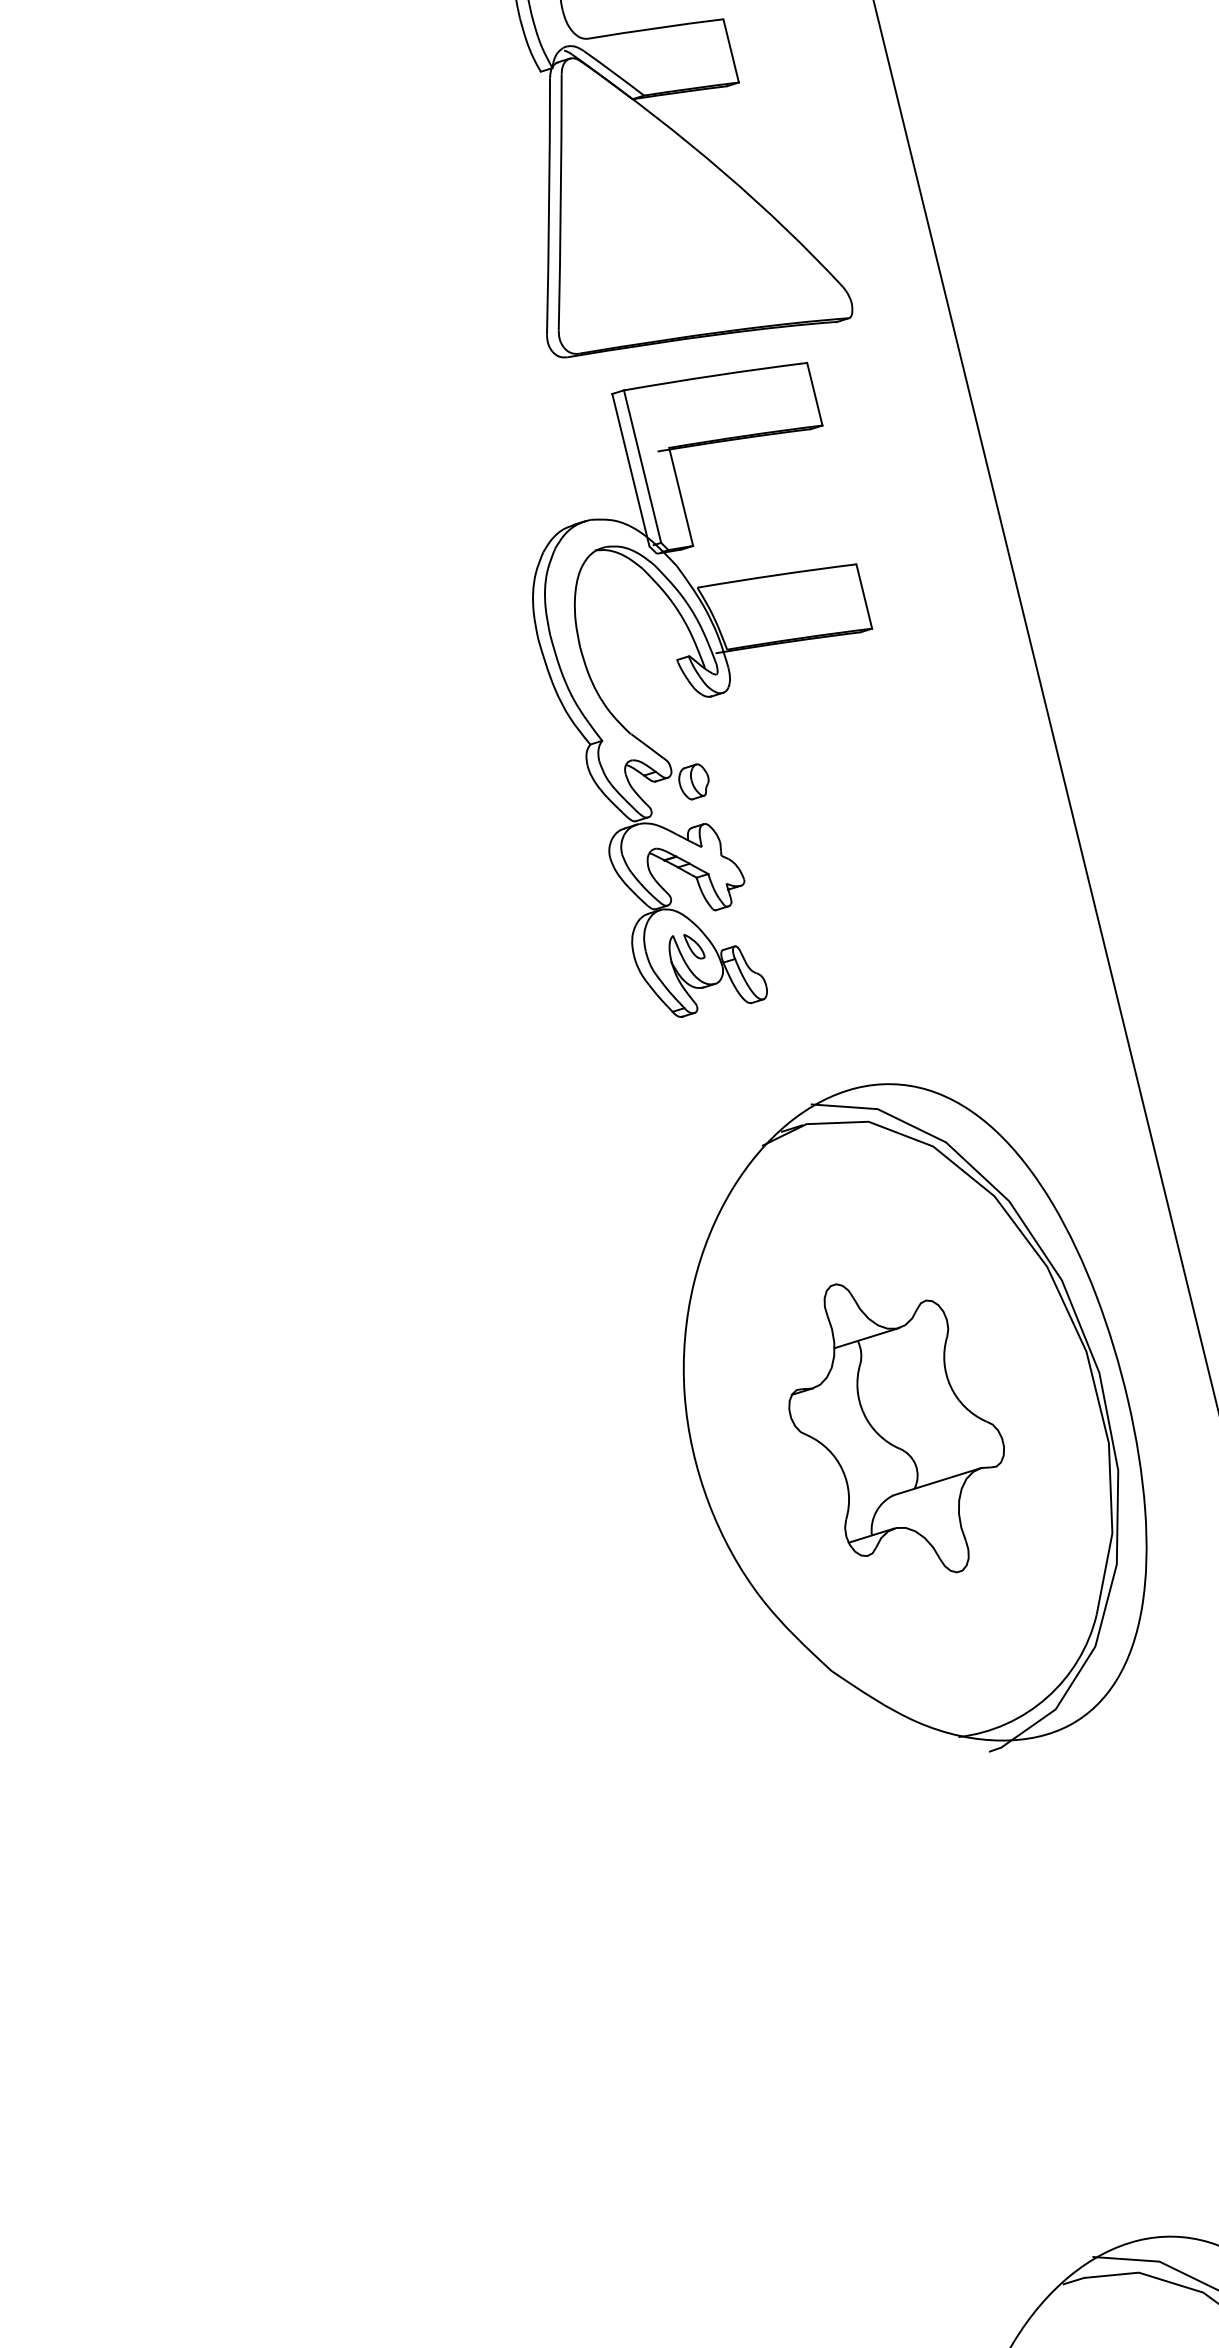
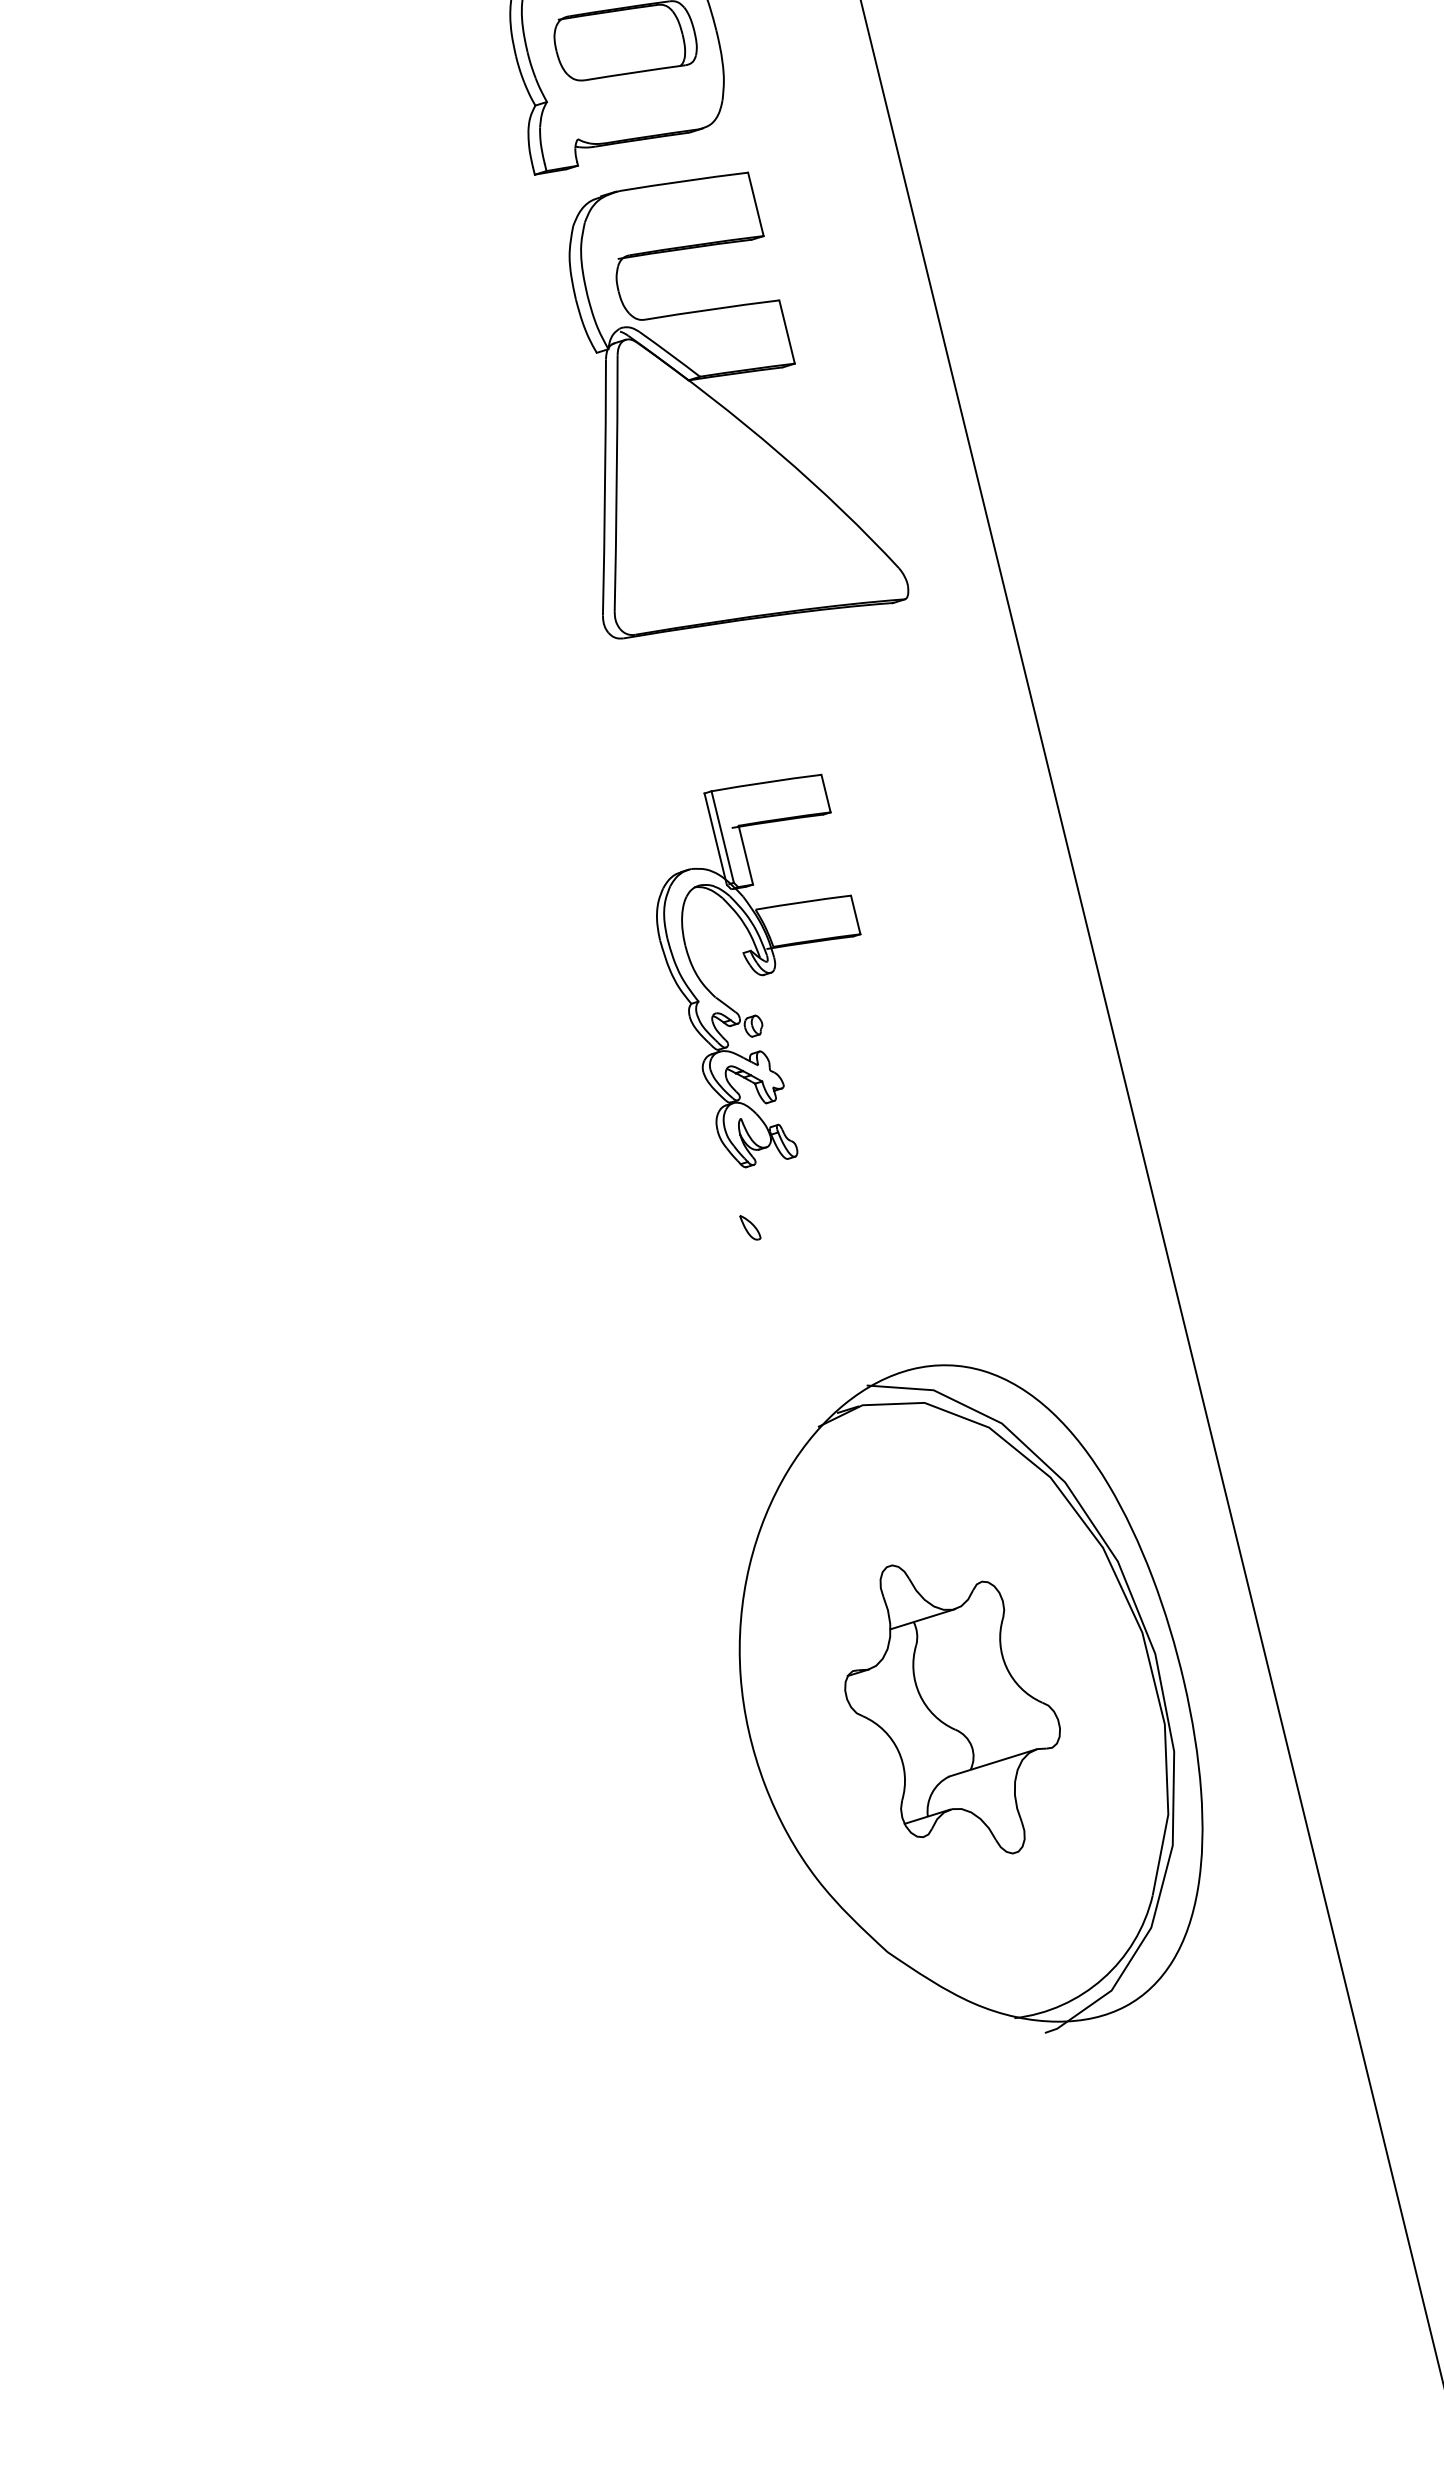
part: (702, 689) -> (758, 970), size x0.6

